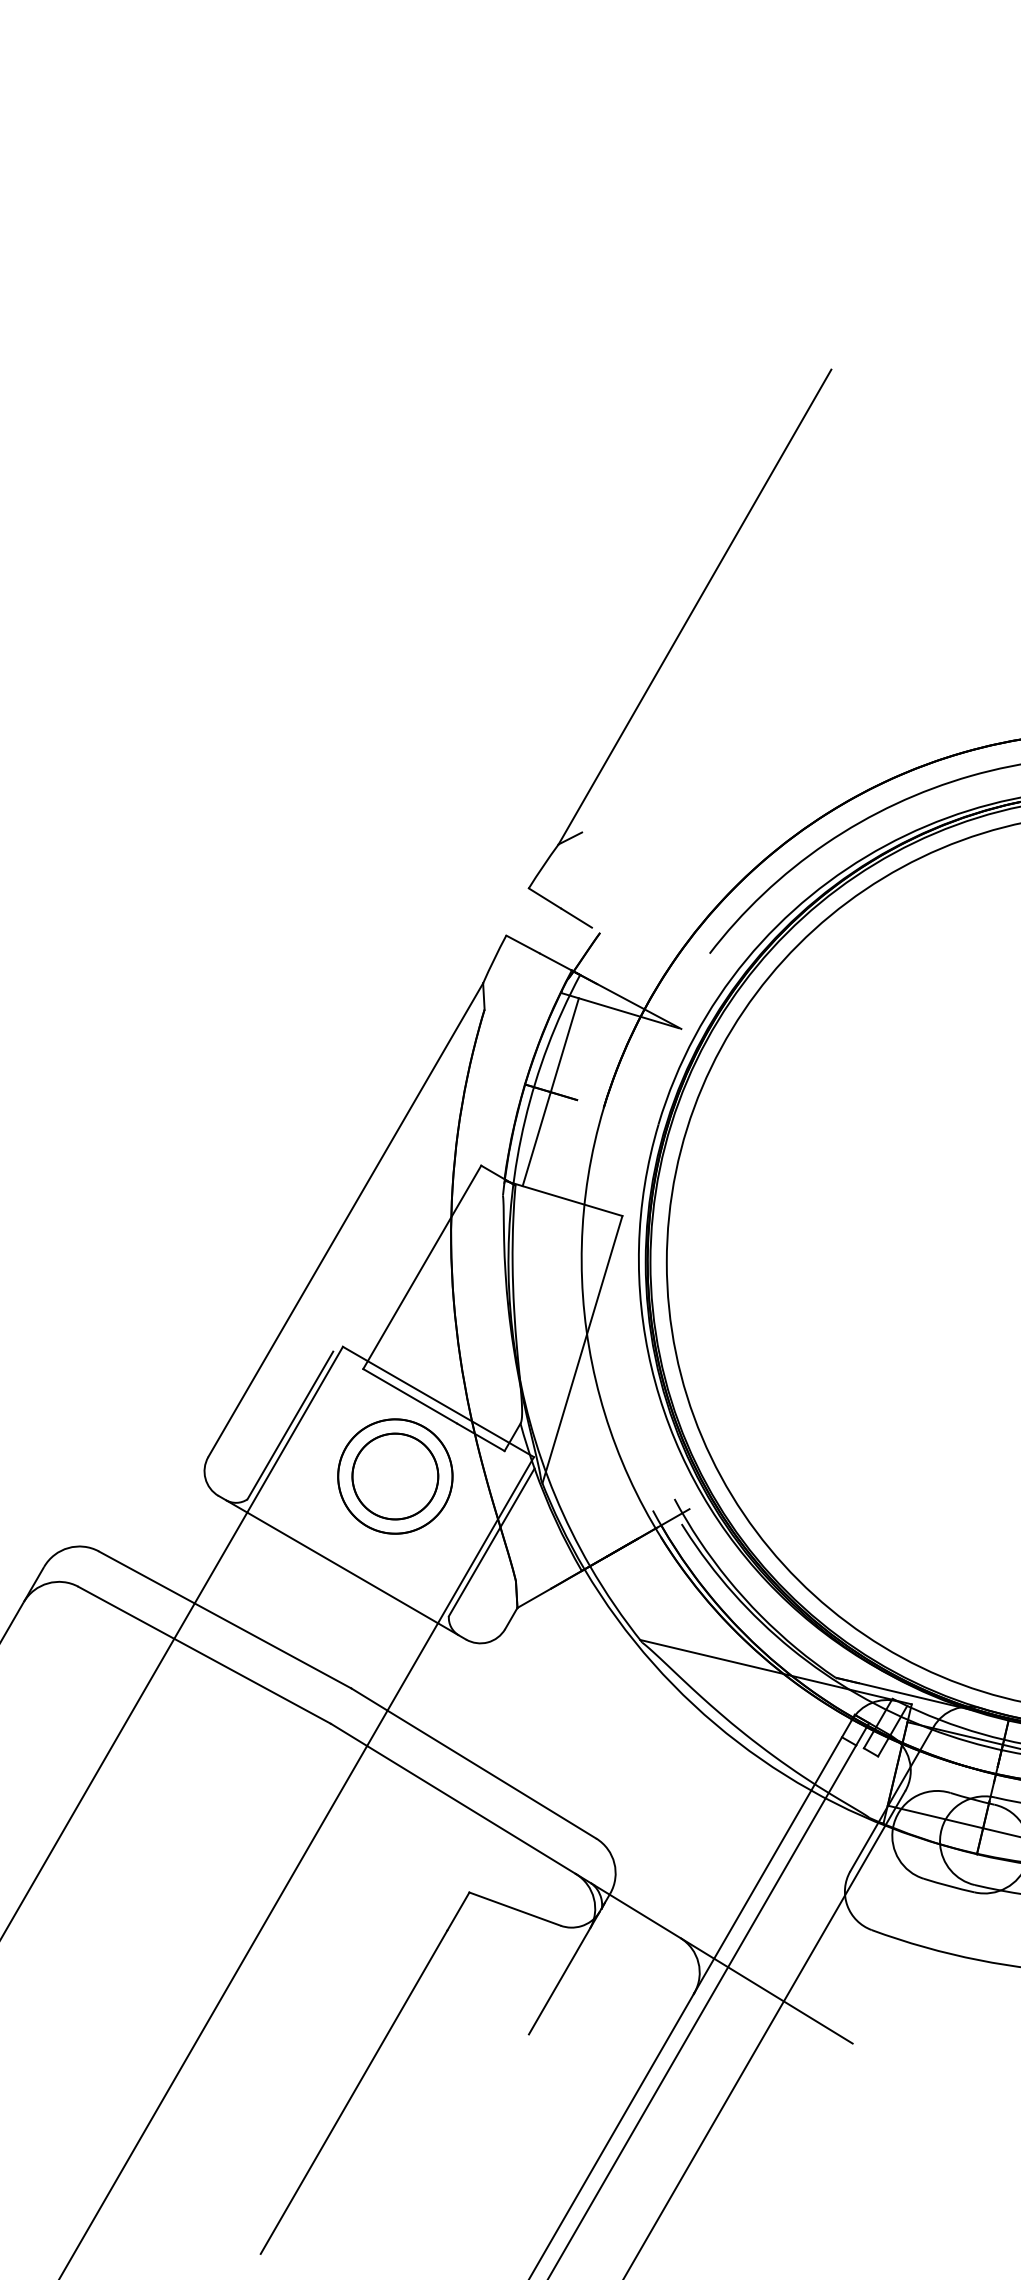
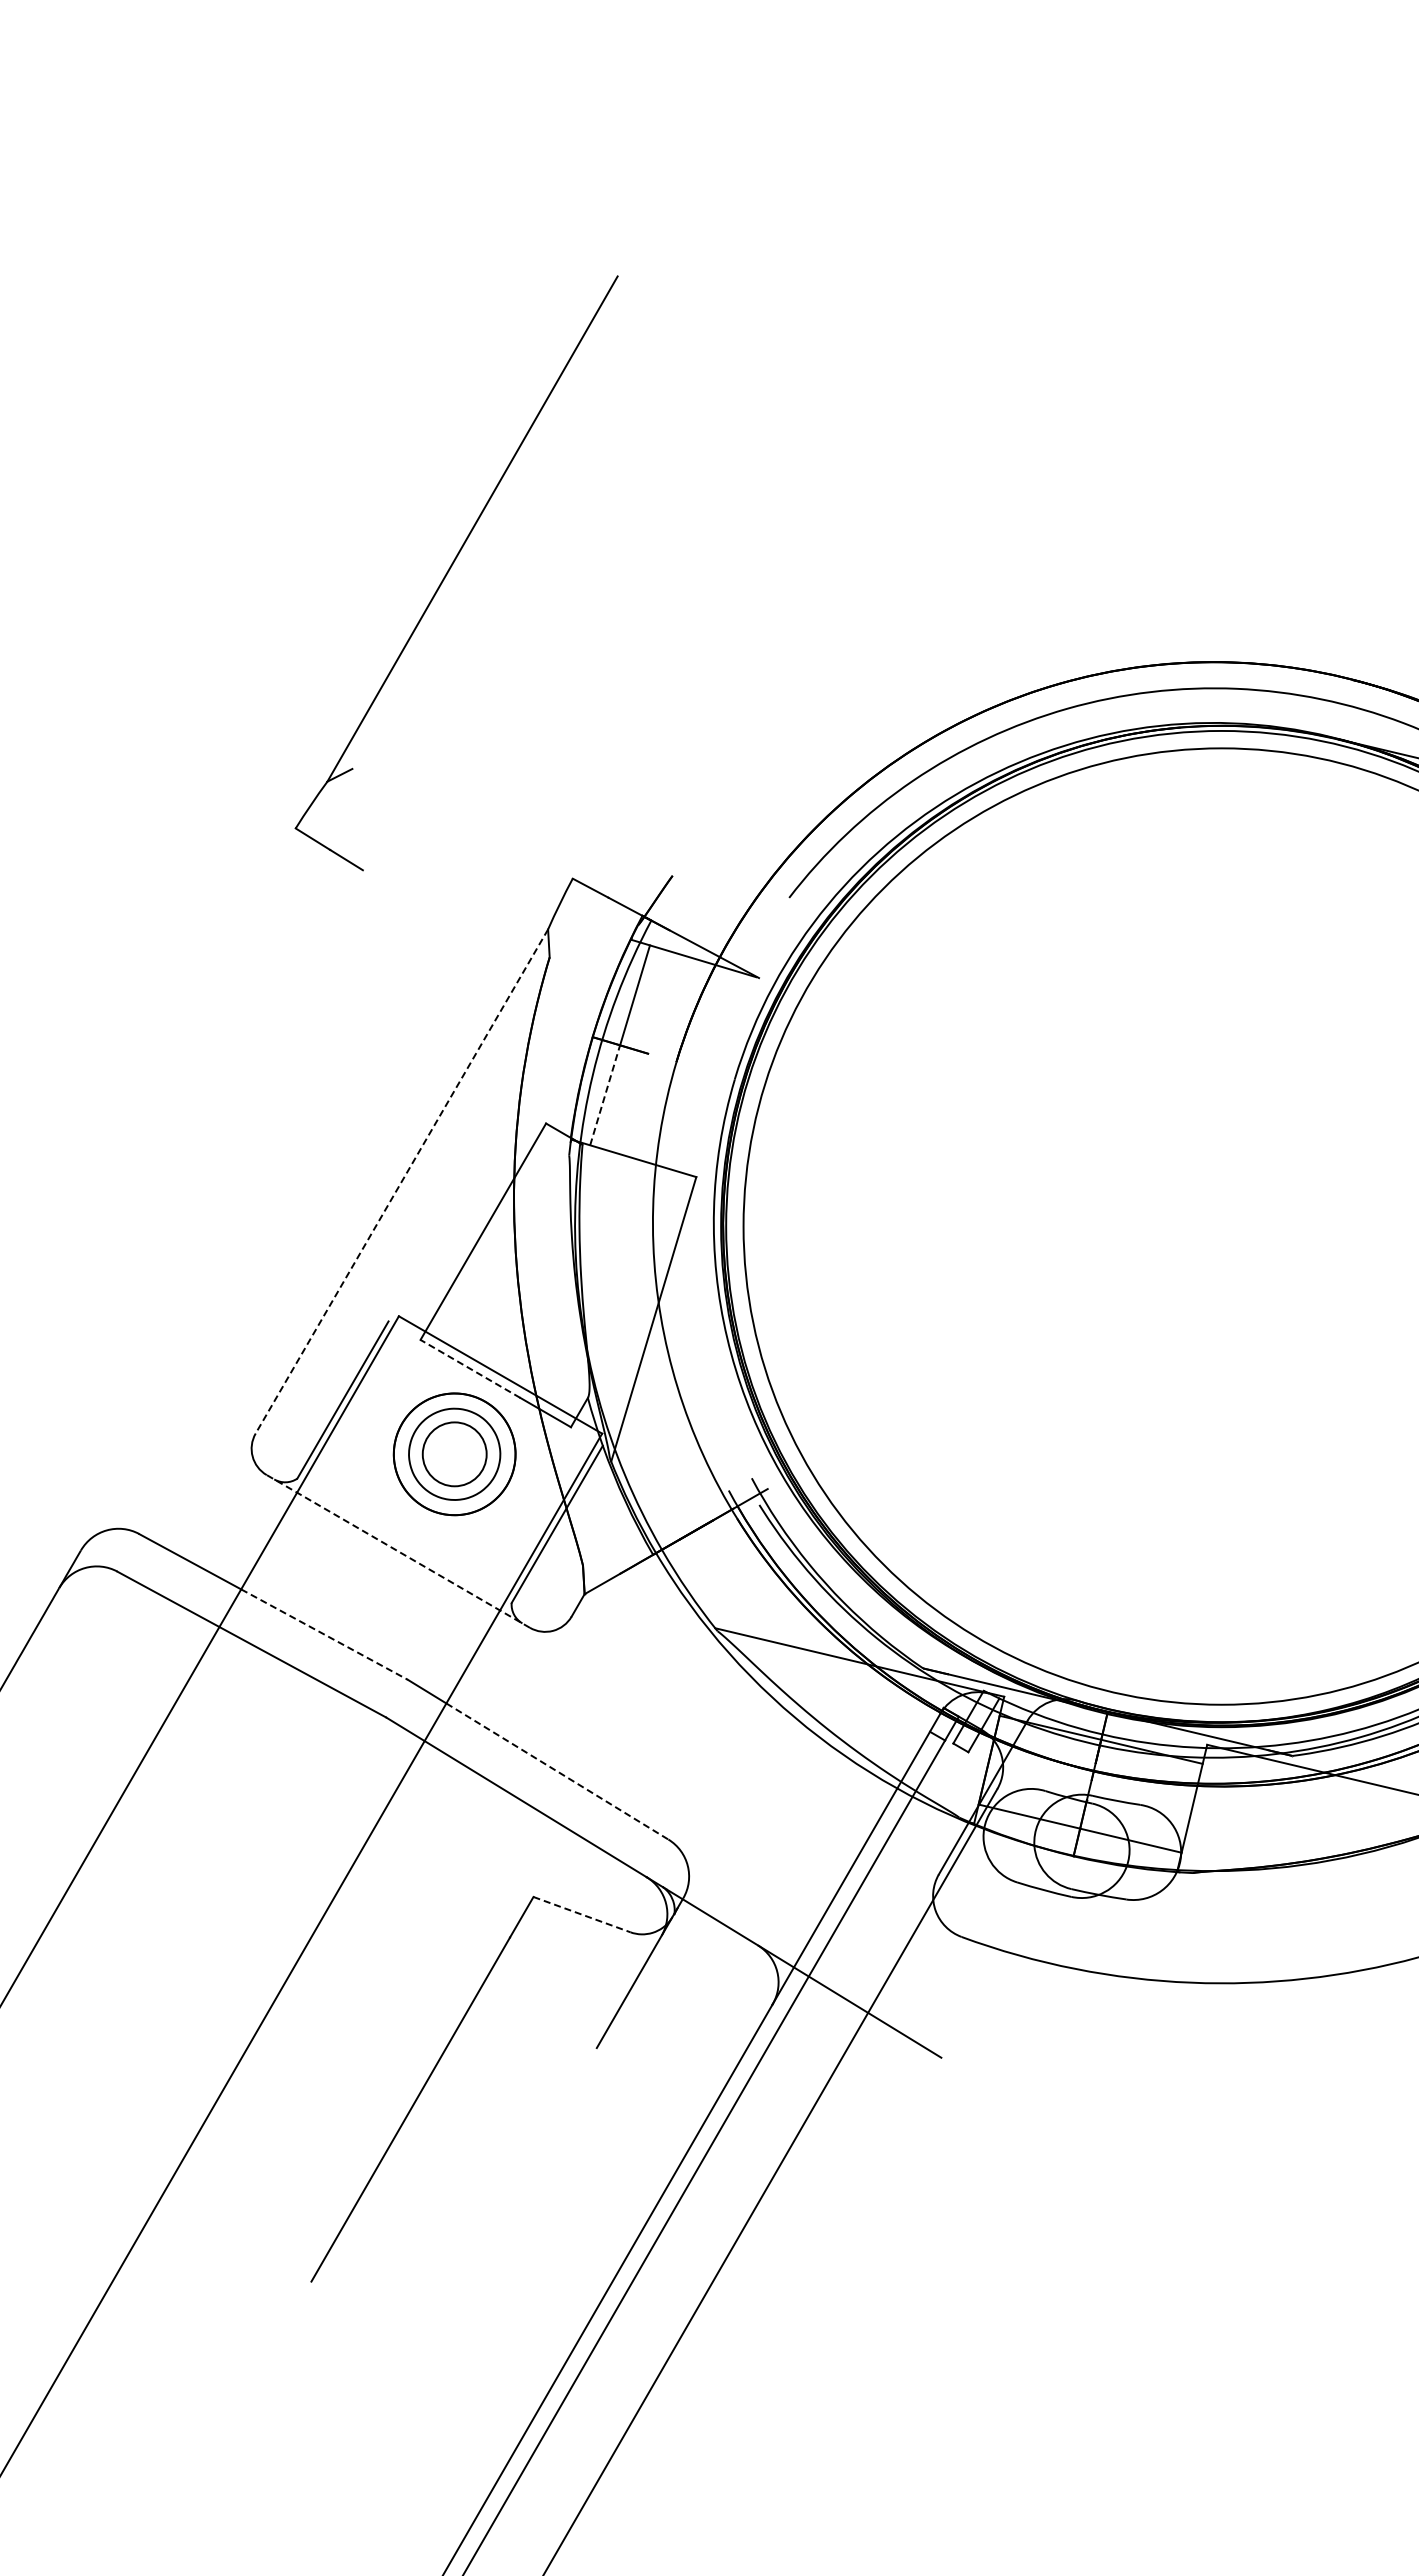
part: (674, 645) -> (450, 569), moved
line: (537, 1138) -> (605, 1094), solid -> dashed
line: (345, 1220) -> (401, 1181), solid -> dashed
line: (410, 1395) -> (470, 1368), solid -> dashed
circle: (395, 1476) -> (454, 1454), size x0.7
line: (341, 1567) -> (397, 1551), solid -> dashed
line: (273, 1645) -> (324, 1634), solid -> dashed
line: (491, 1774) -> (557, 1771), solid -> dashed
line: (515, 1908) -> (582, 1914), solid -> dashed

